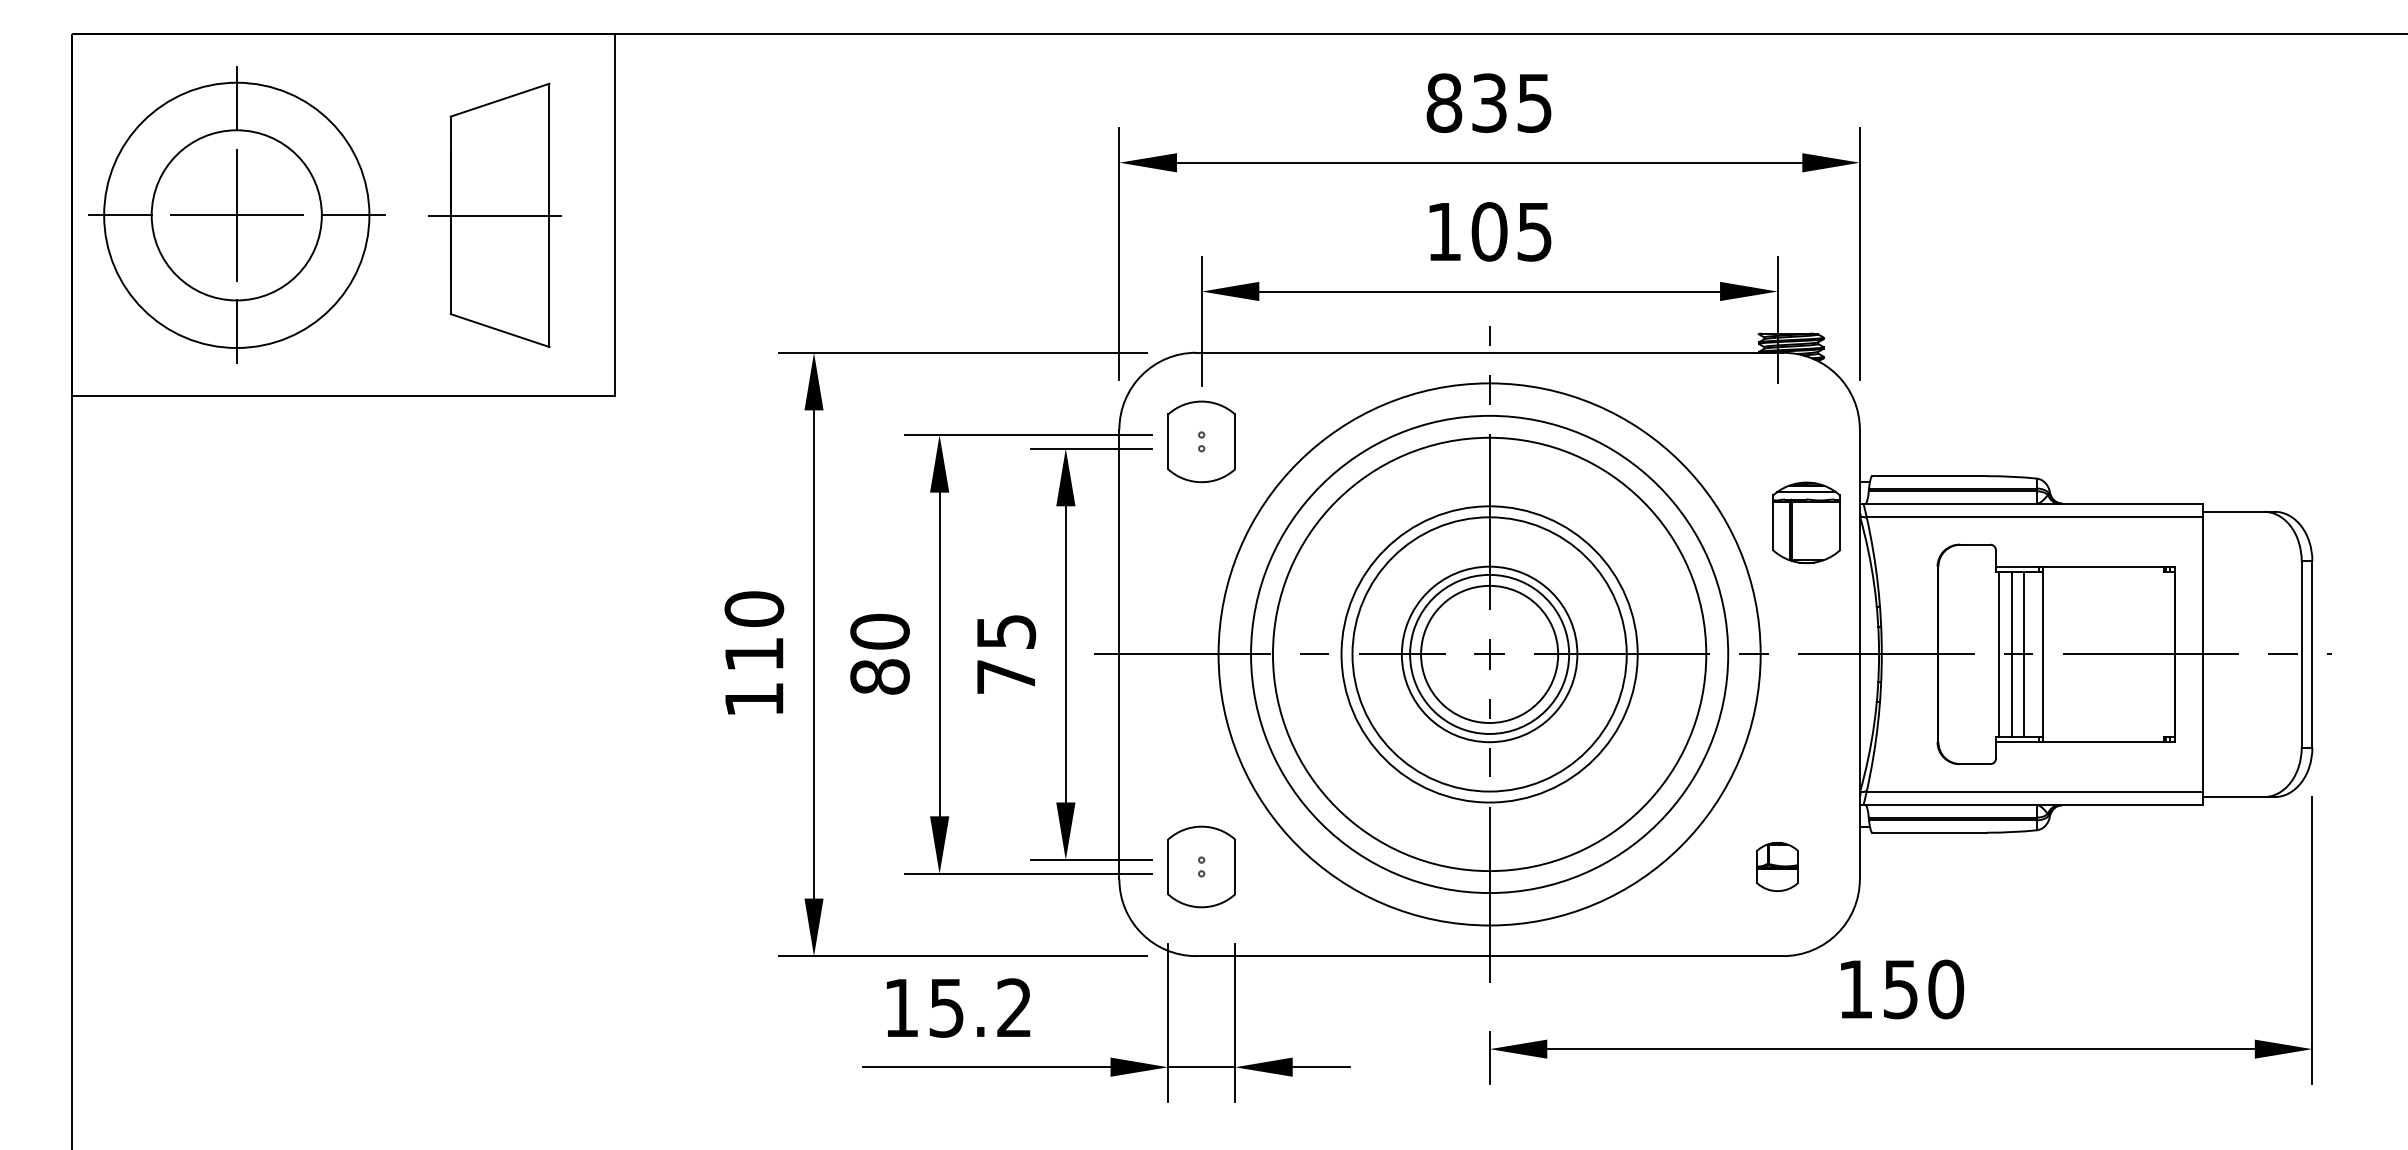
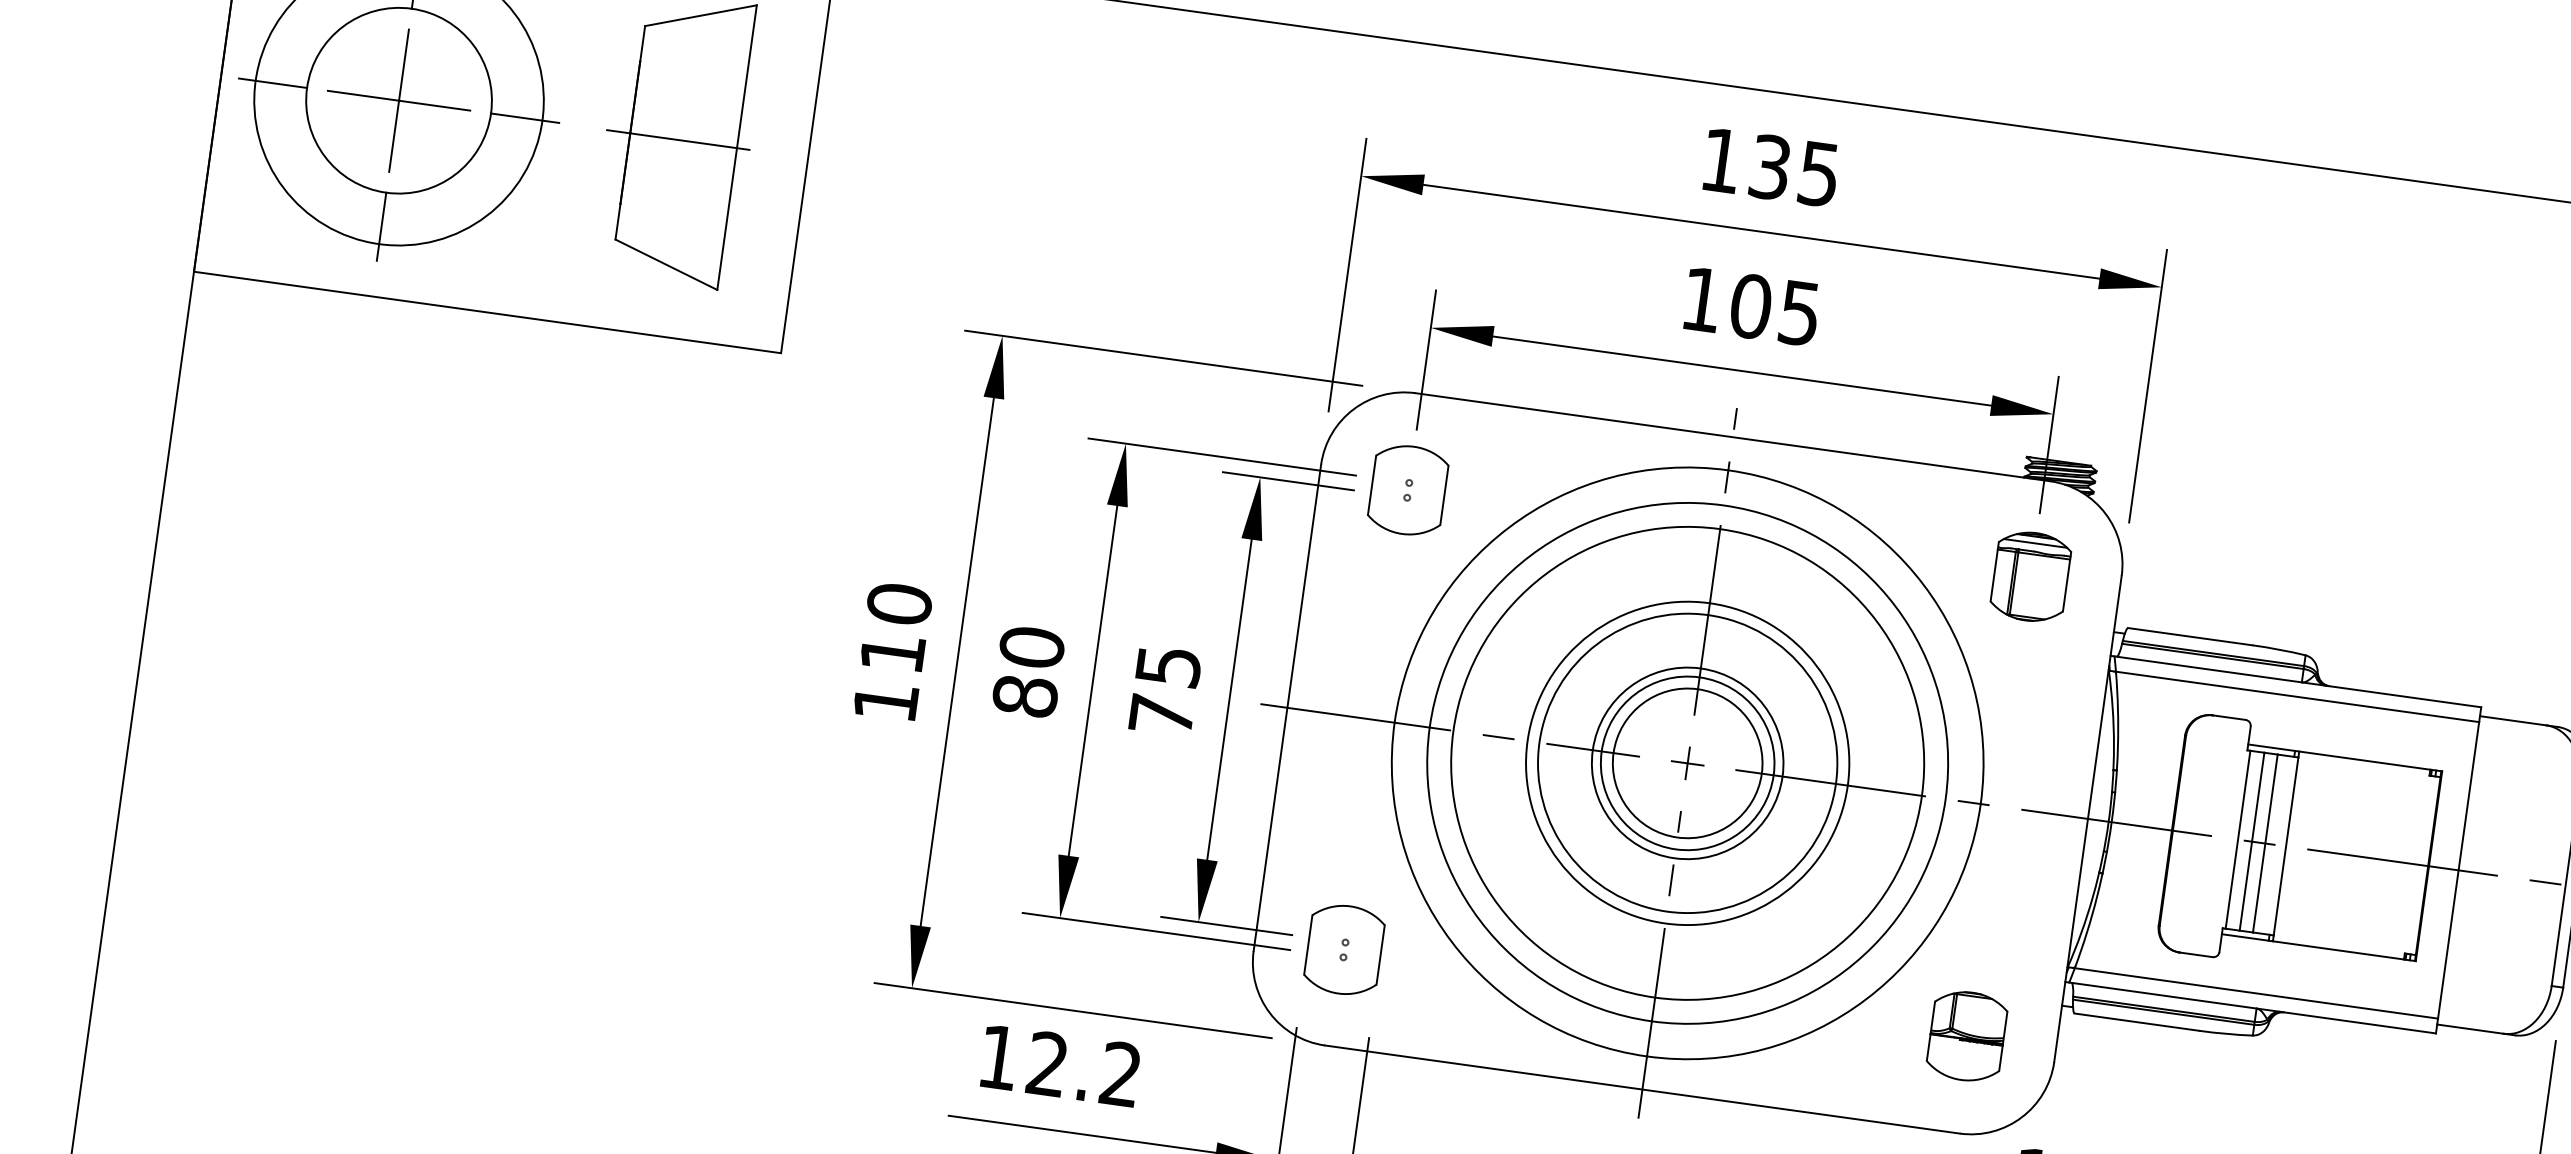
text: (1444, 103) -> (1721, 160), 835 -> 135
part: (1806, 522) -> (2030, 576), moved
part: (1777, 866) -> (1967, 1035), size x1.67
text: (946, 1007) -> (1047, 1063), 15.2 -> 12.2

